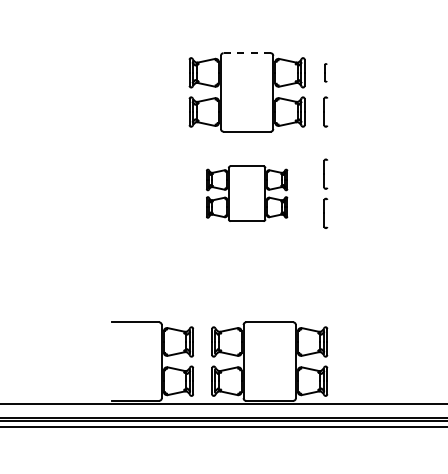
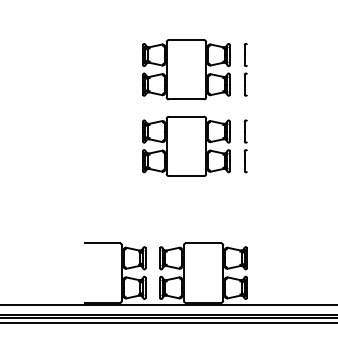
line: (247, 53) -> (186, 40), dashed -> solid
part: (325, 72) -> (245, 54), size x1.67
part: (246, 193) -> (185, 146), size x1.43

